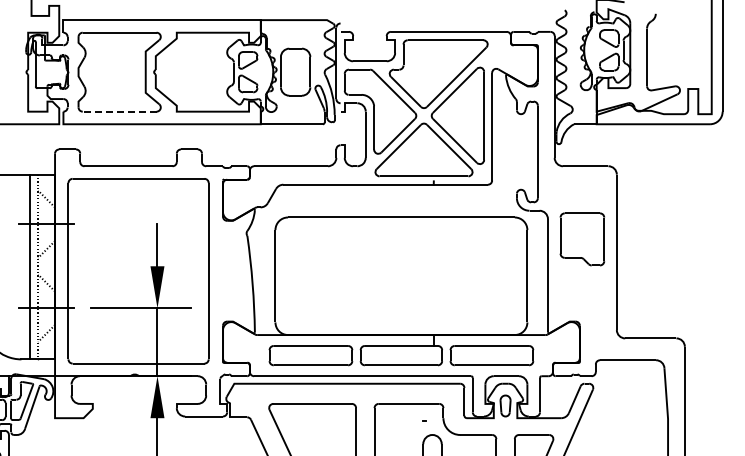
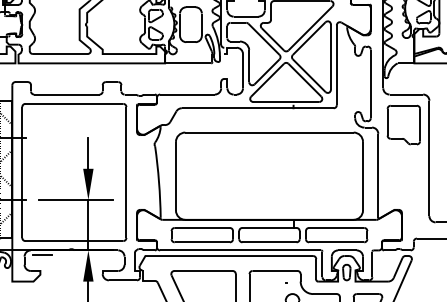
line: (119, 111) -> (60, 53), dashed -> solid
part: (582, 239) -> (403, 125), moved
line: (95, 382) -> (42, 255), added

